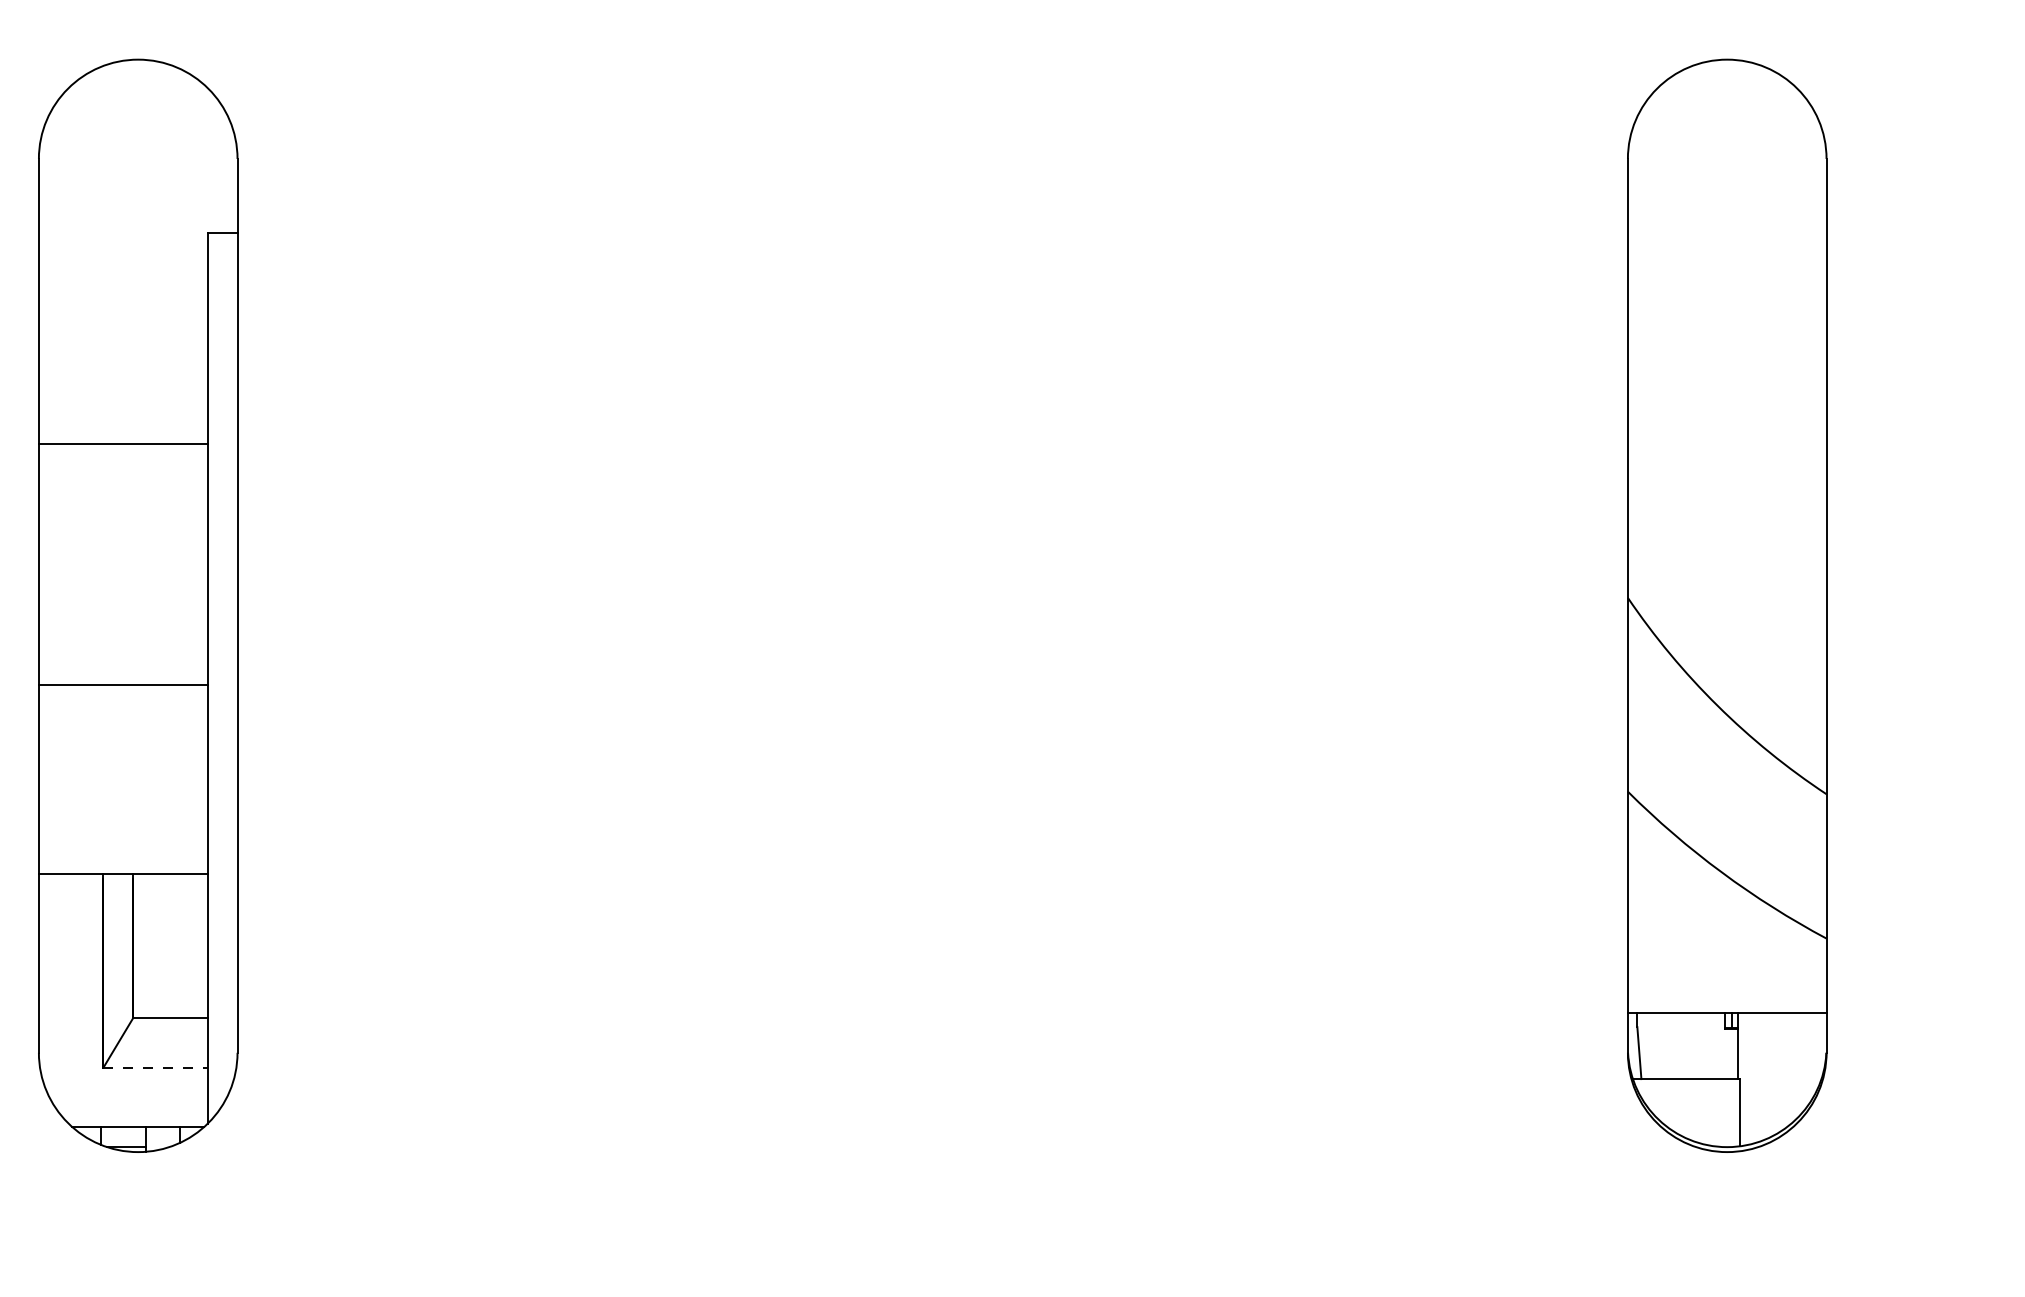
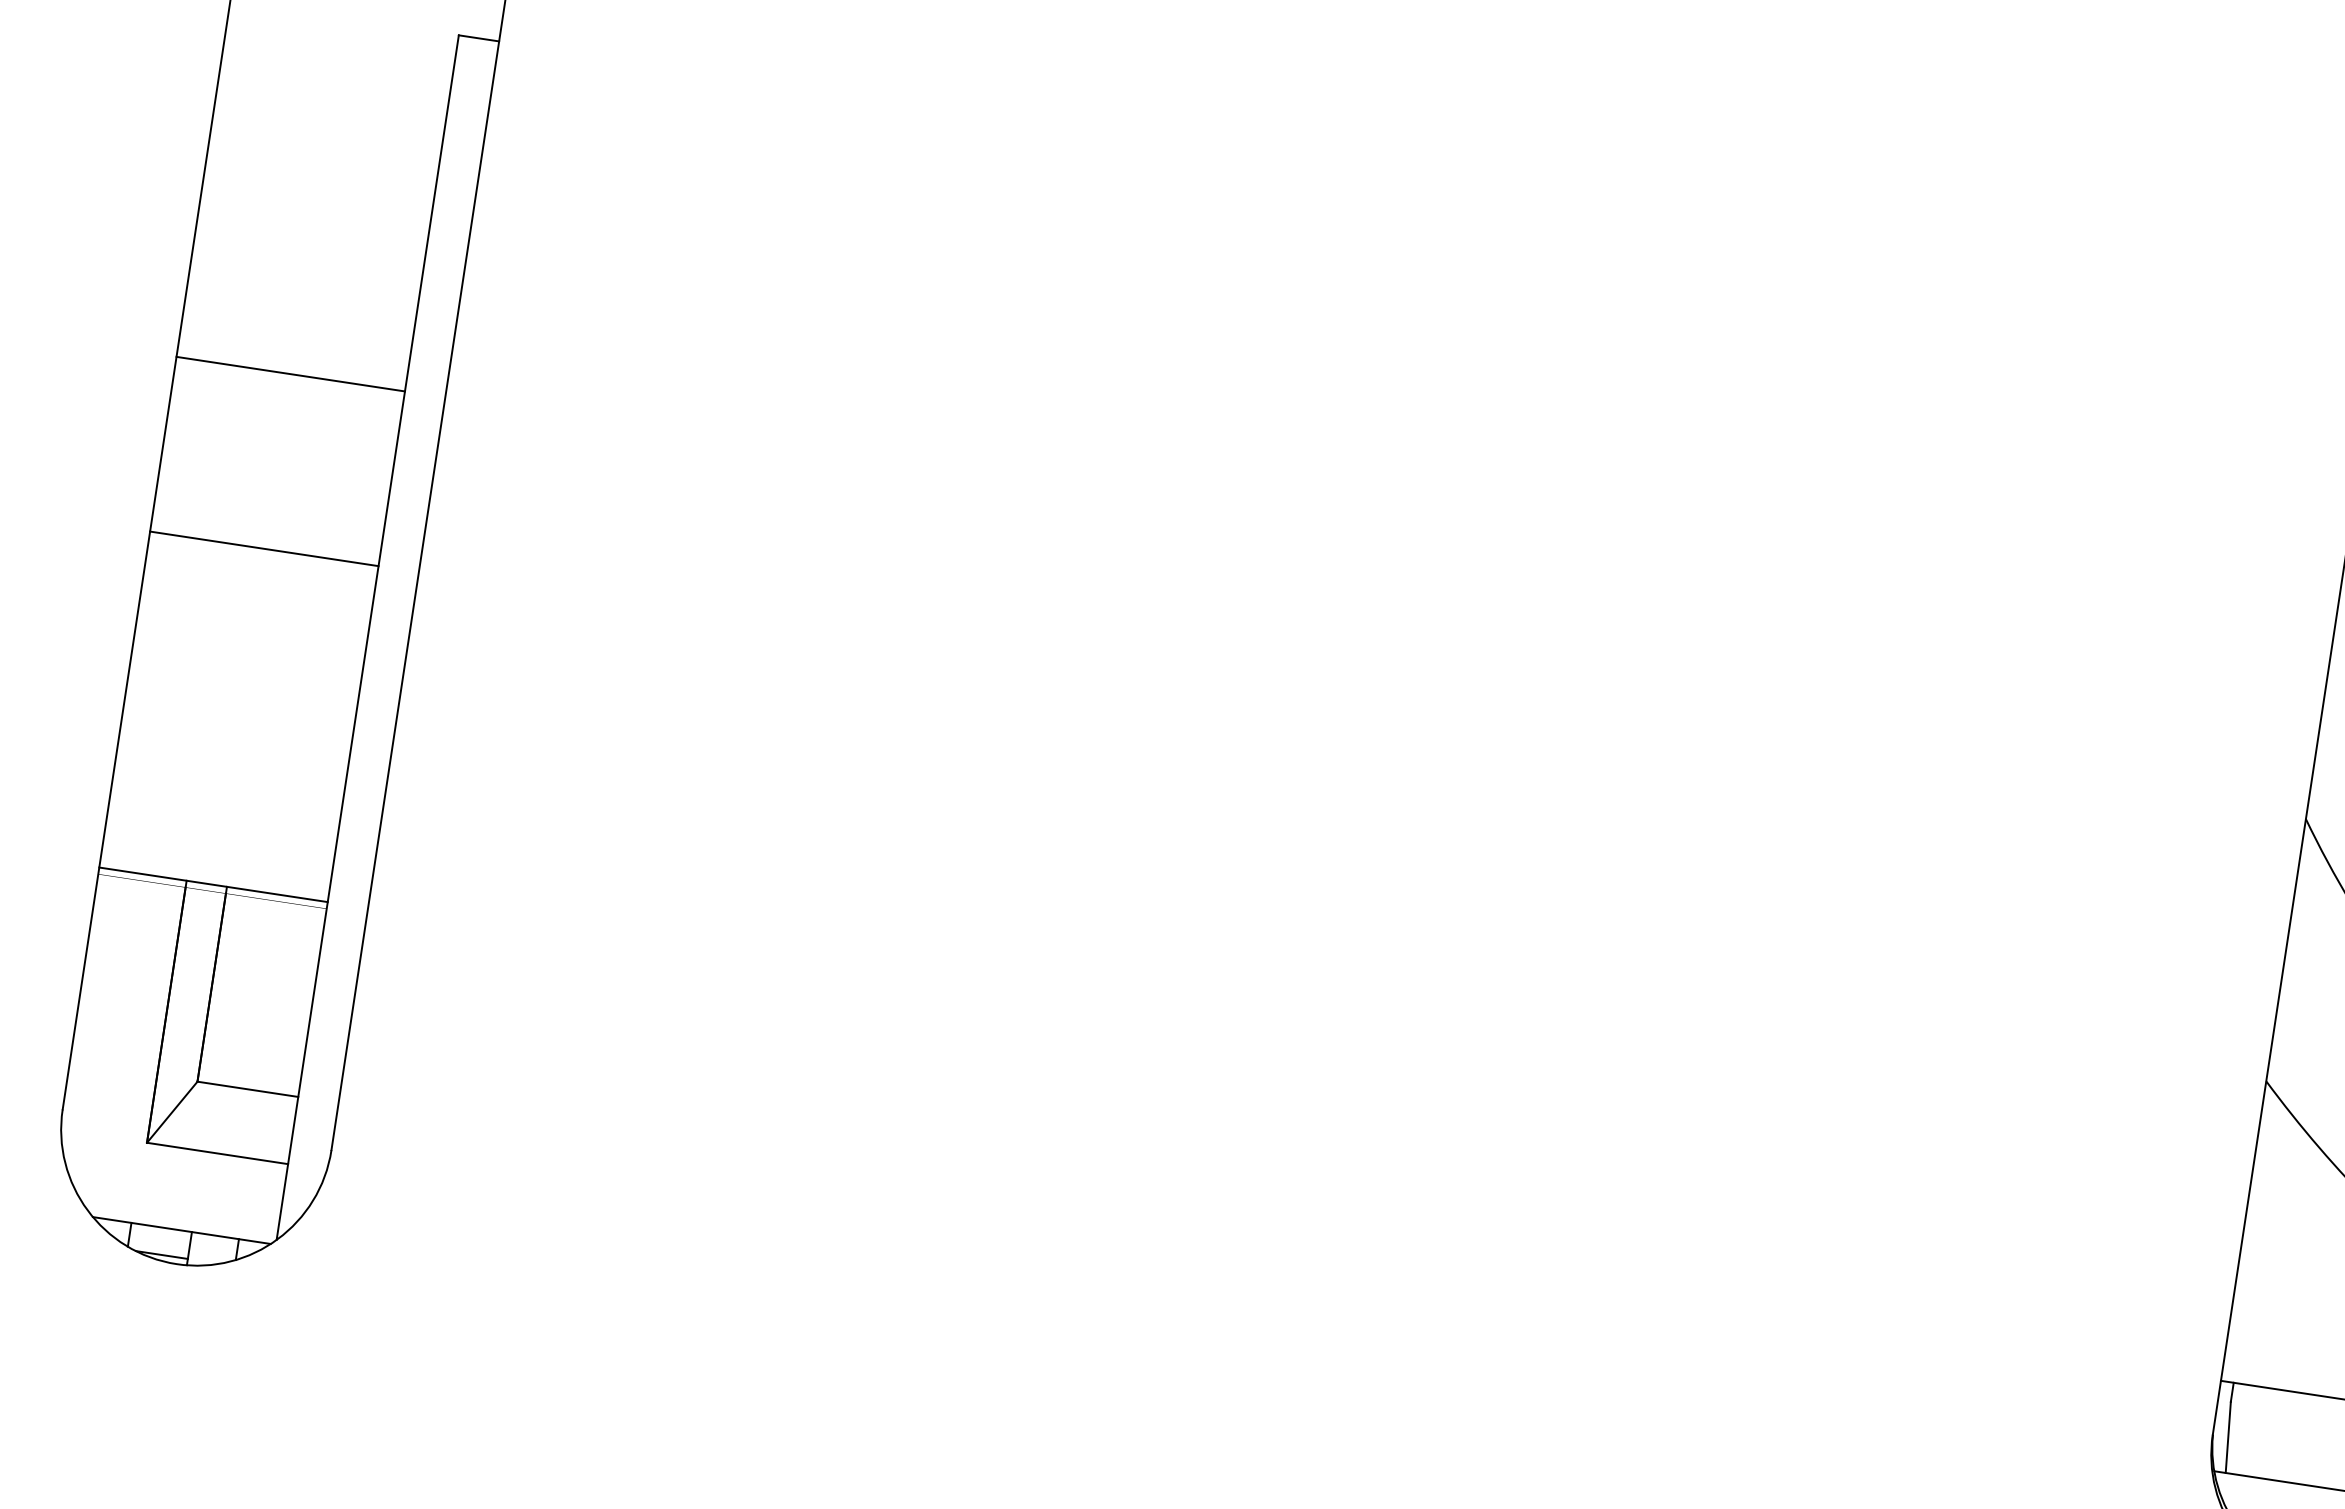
line: (122, 443) -> (289, 373), moved
line: (122, 684) -> (263, 548), moved
line: (156, 1067) -> (218, 1153), dashed -> solid

